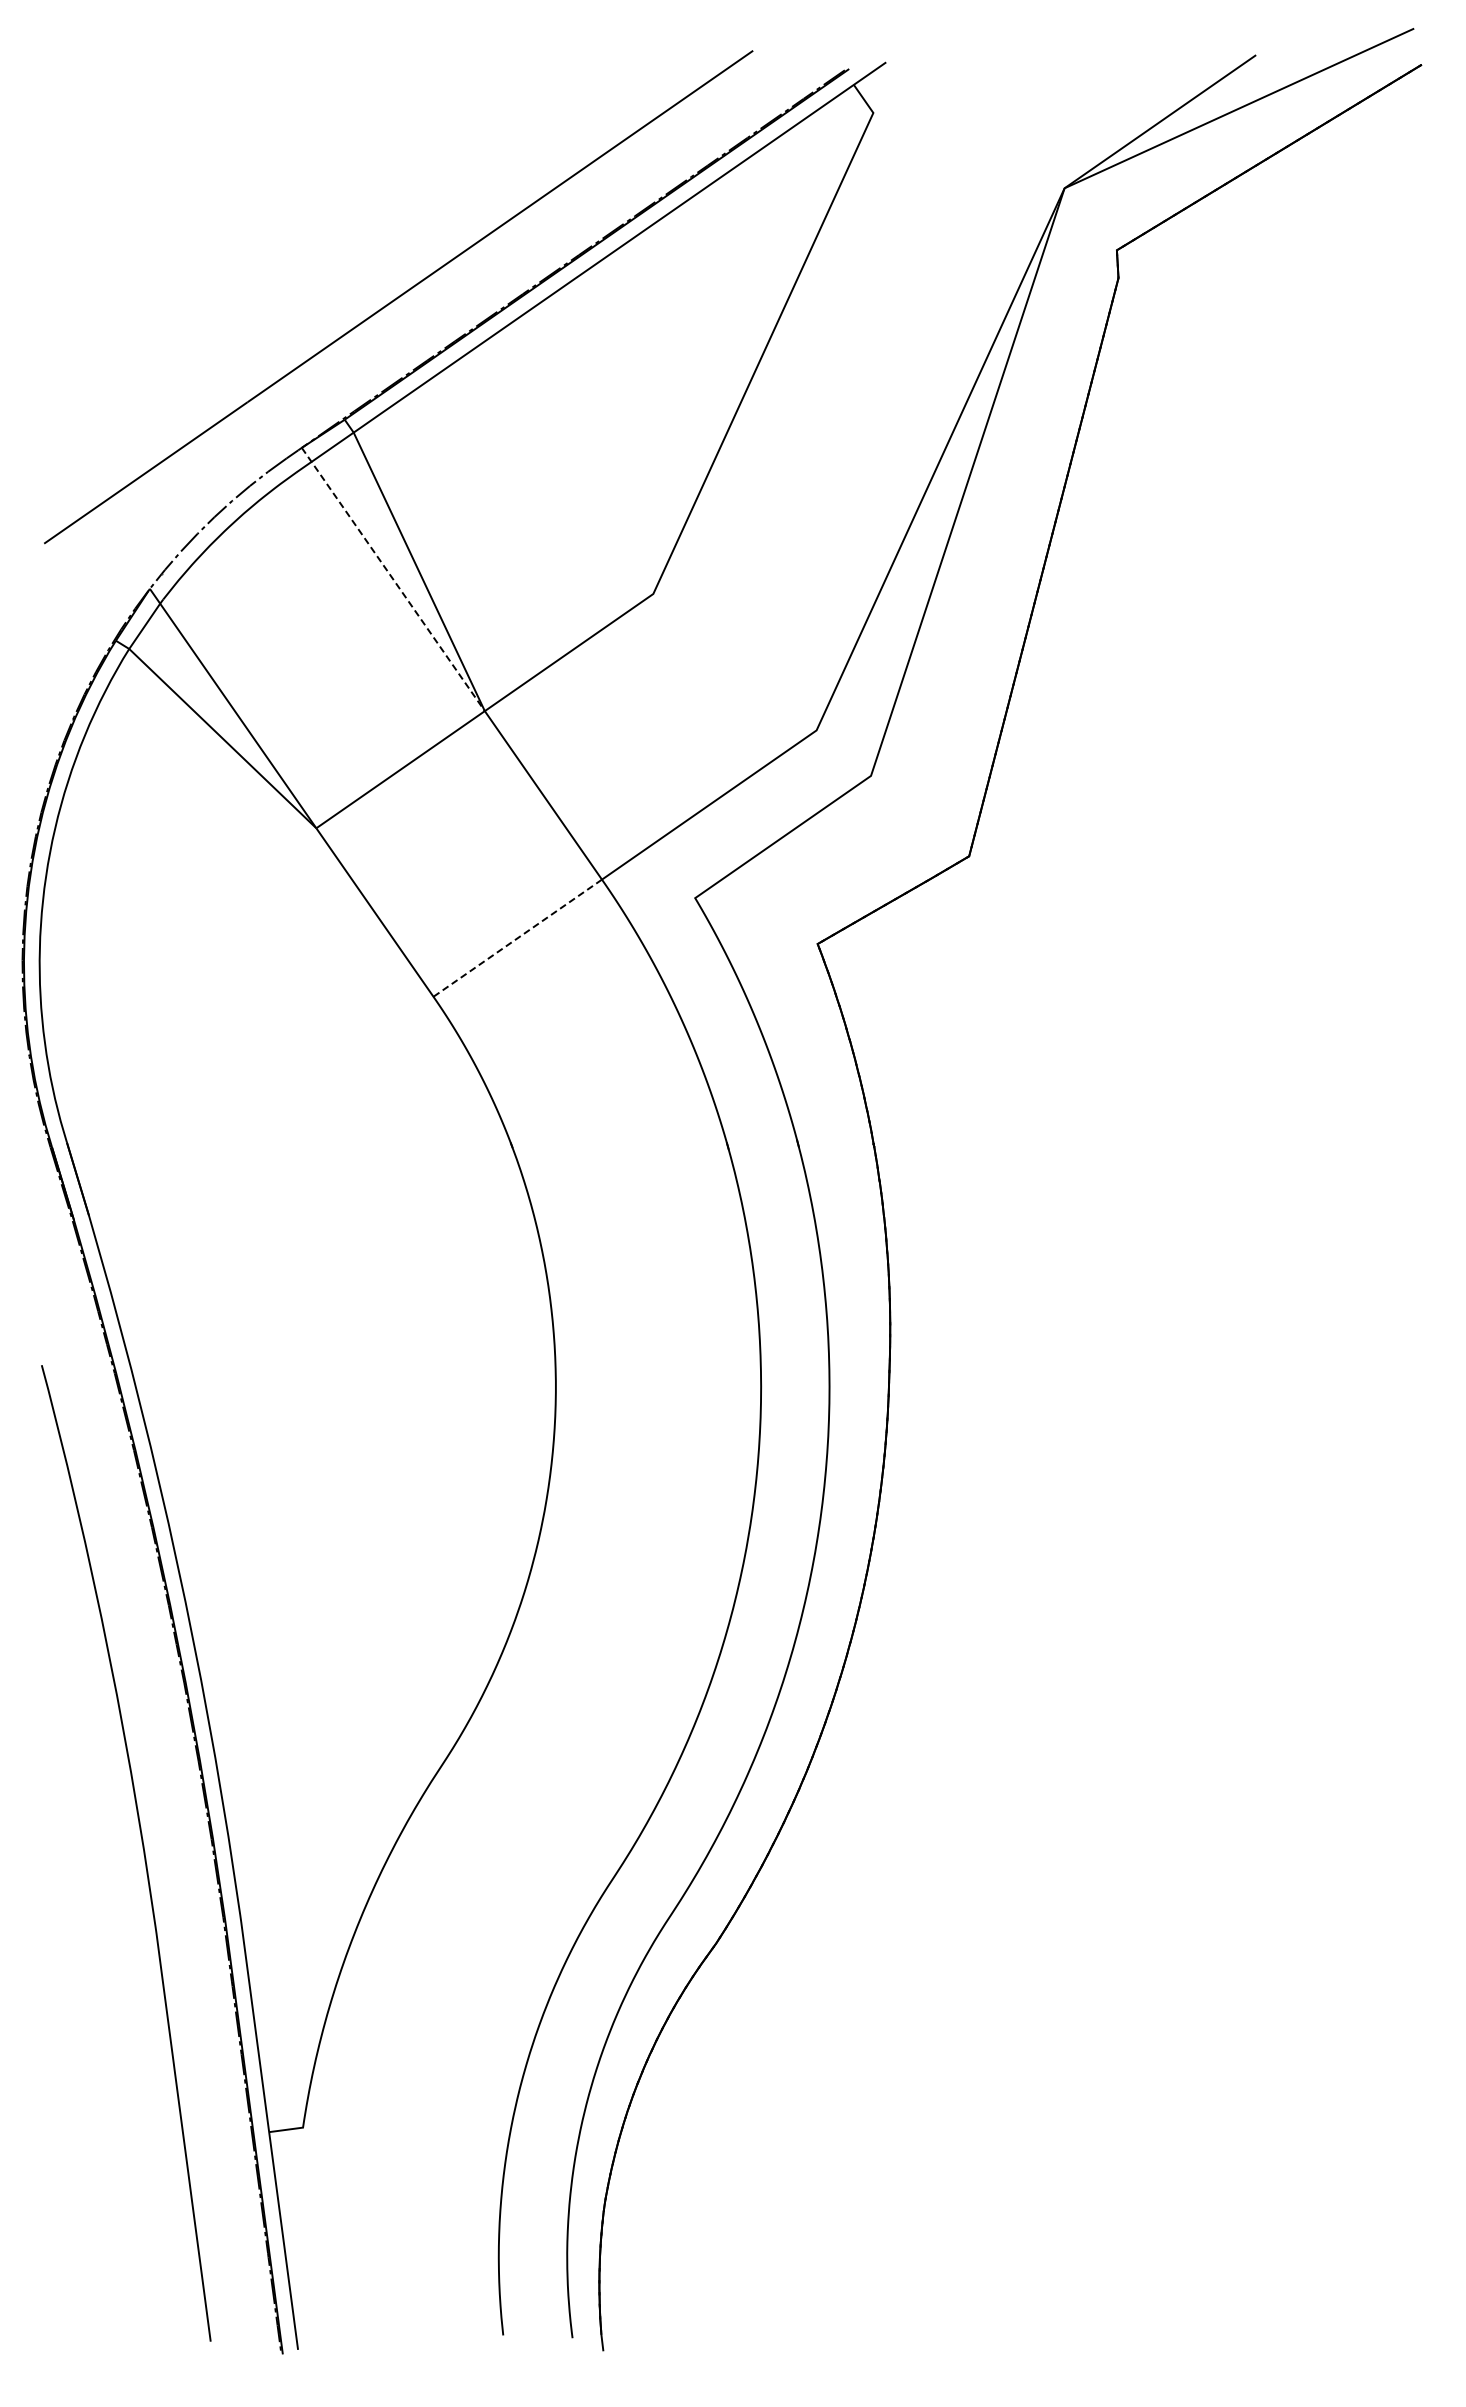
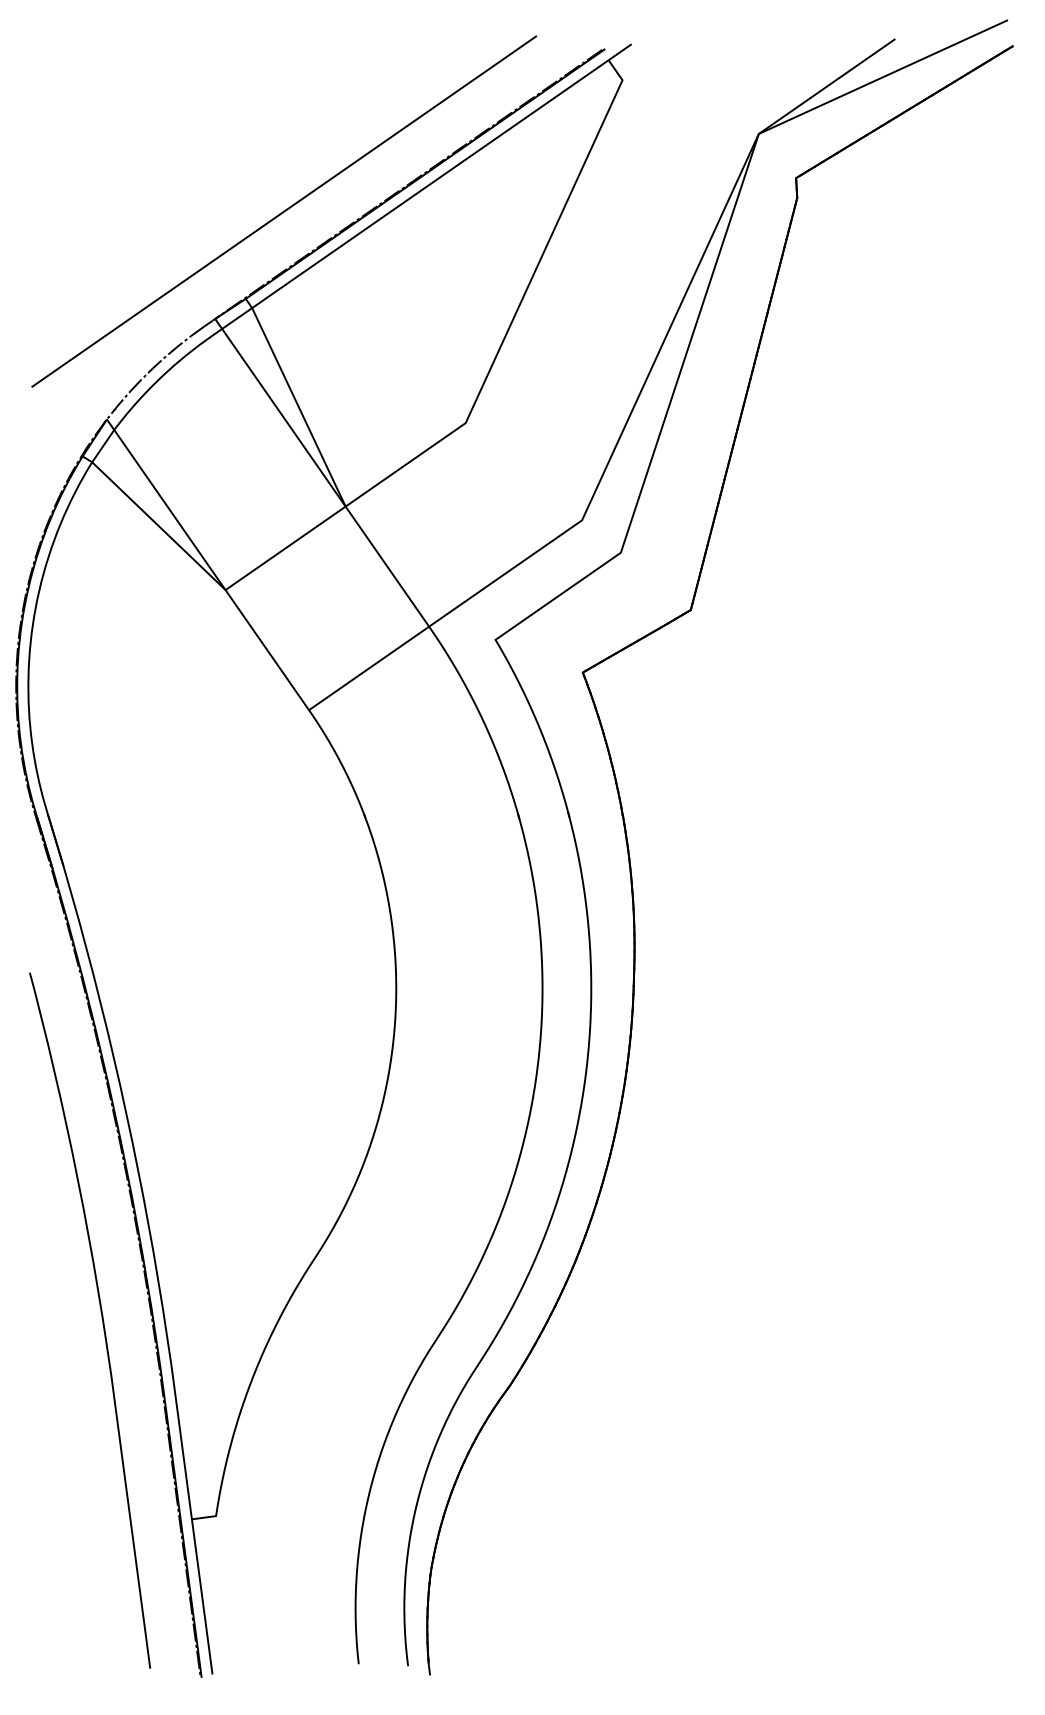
line: (393, 579) -> (280, 412), dashed -> solid
line: (517, 938) -> (368, 668), dashed -> solid

